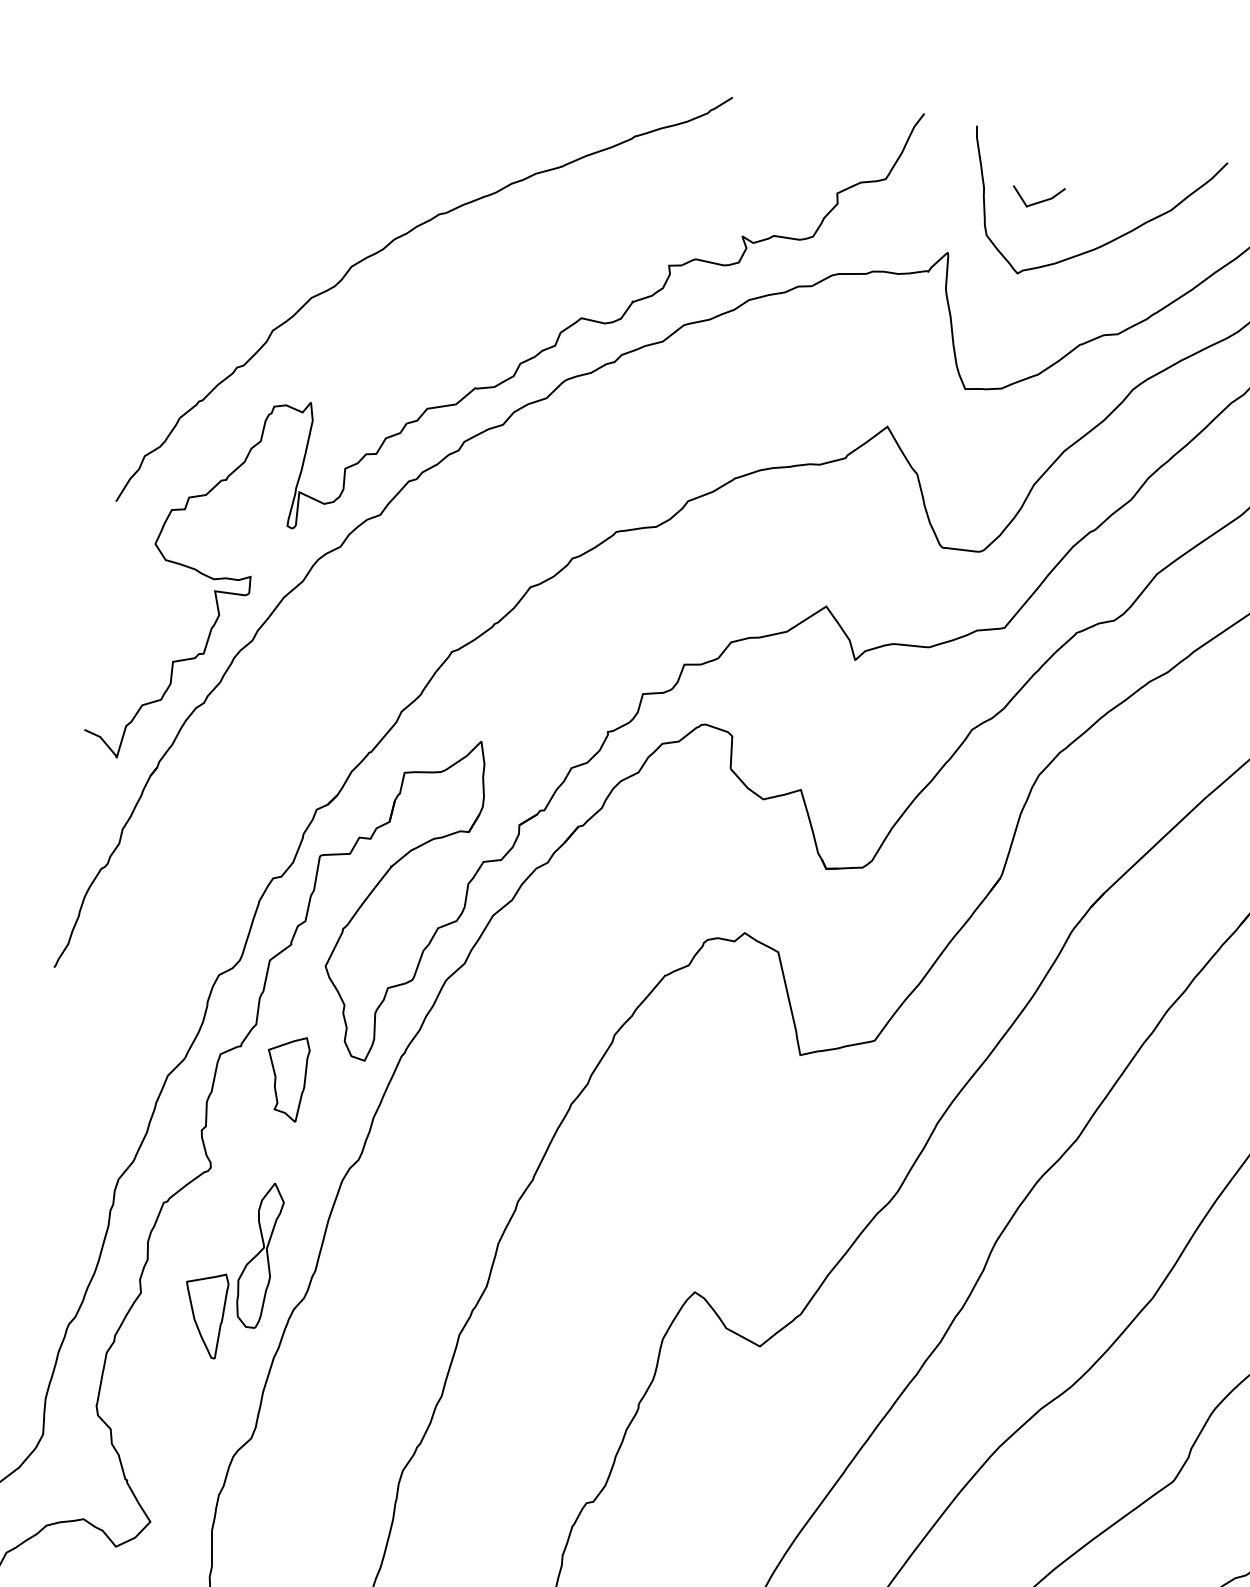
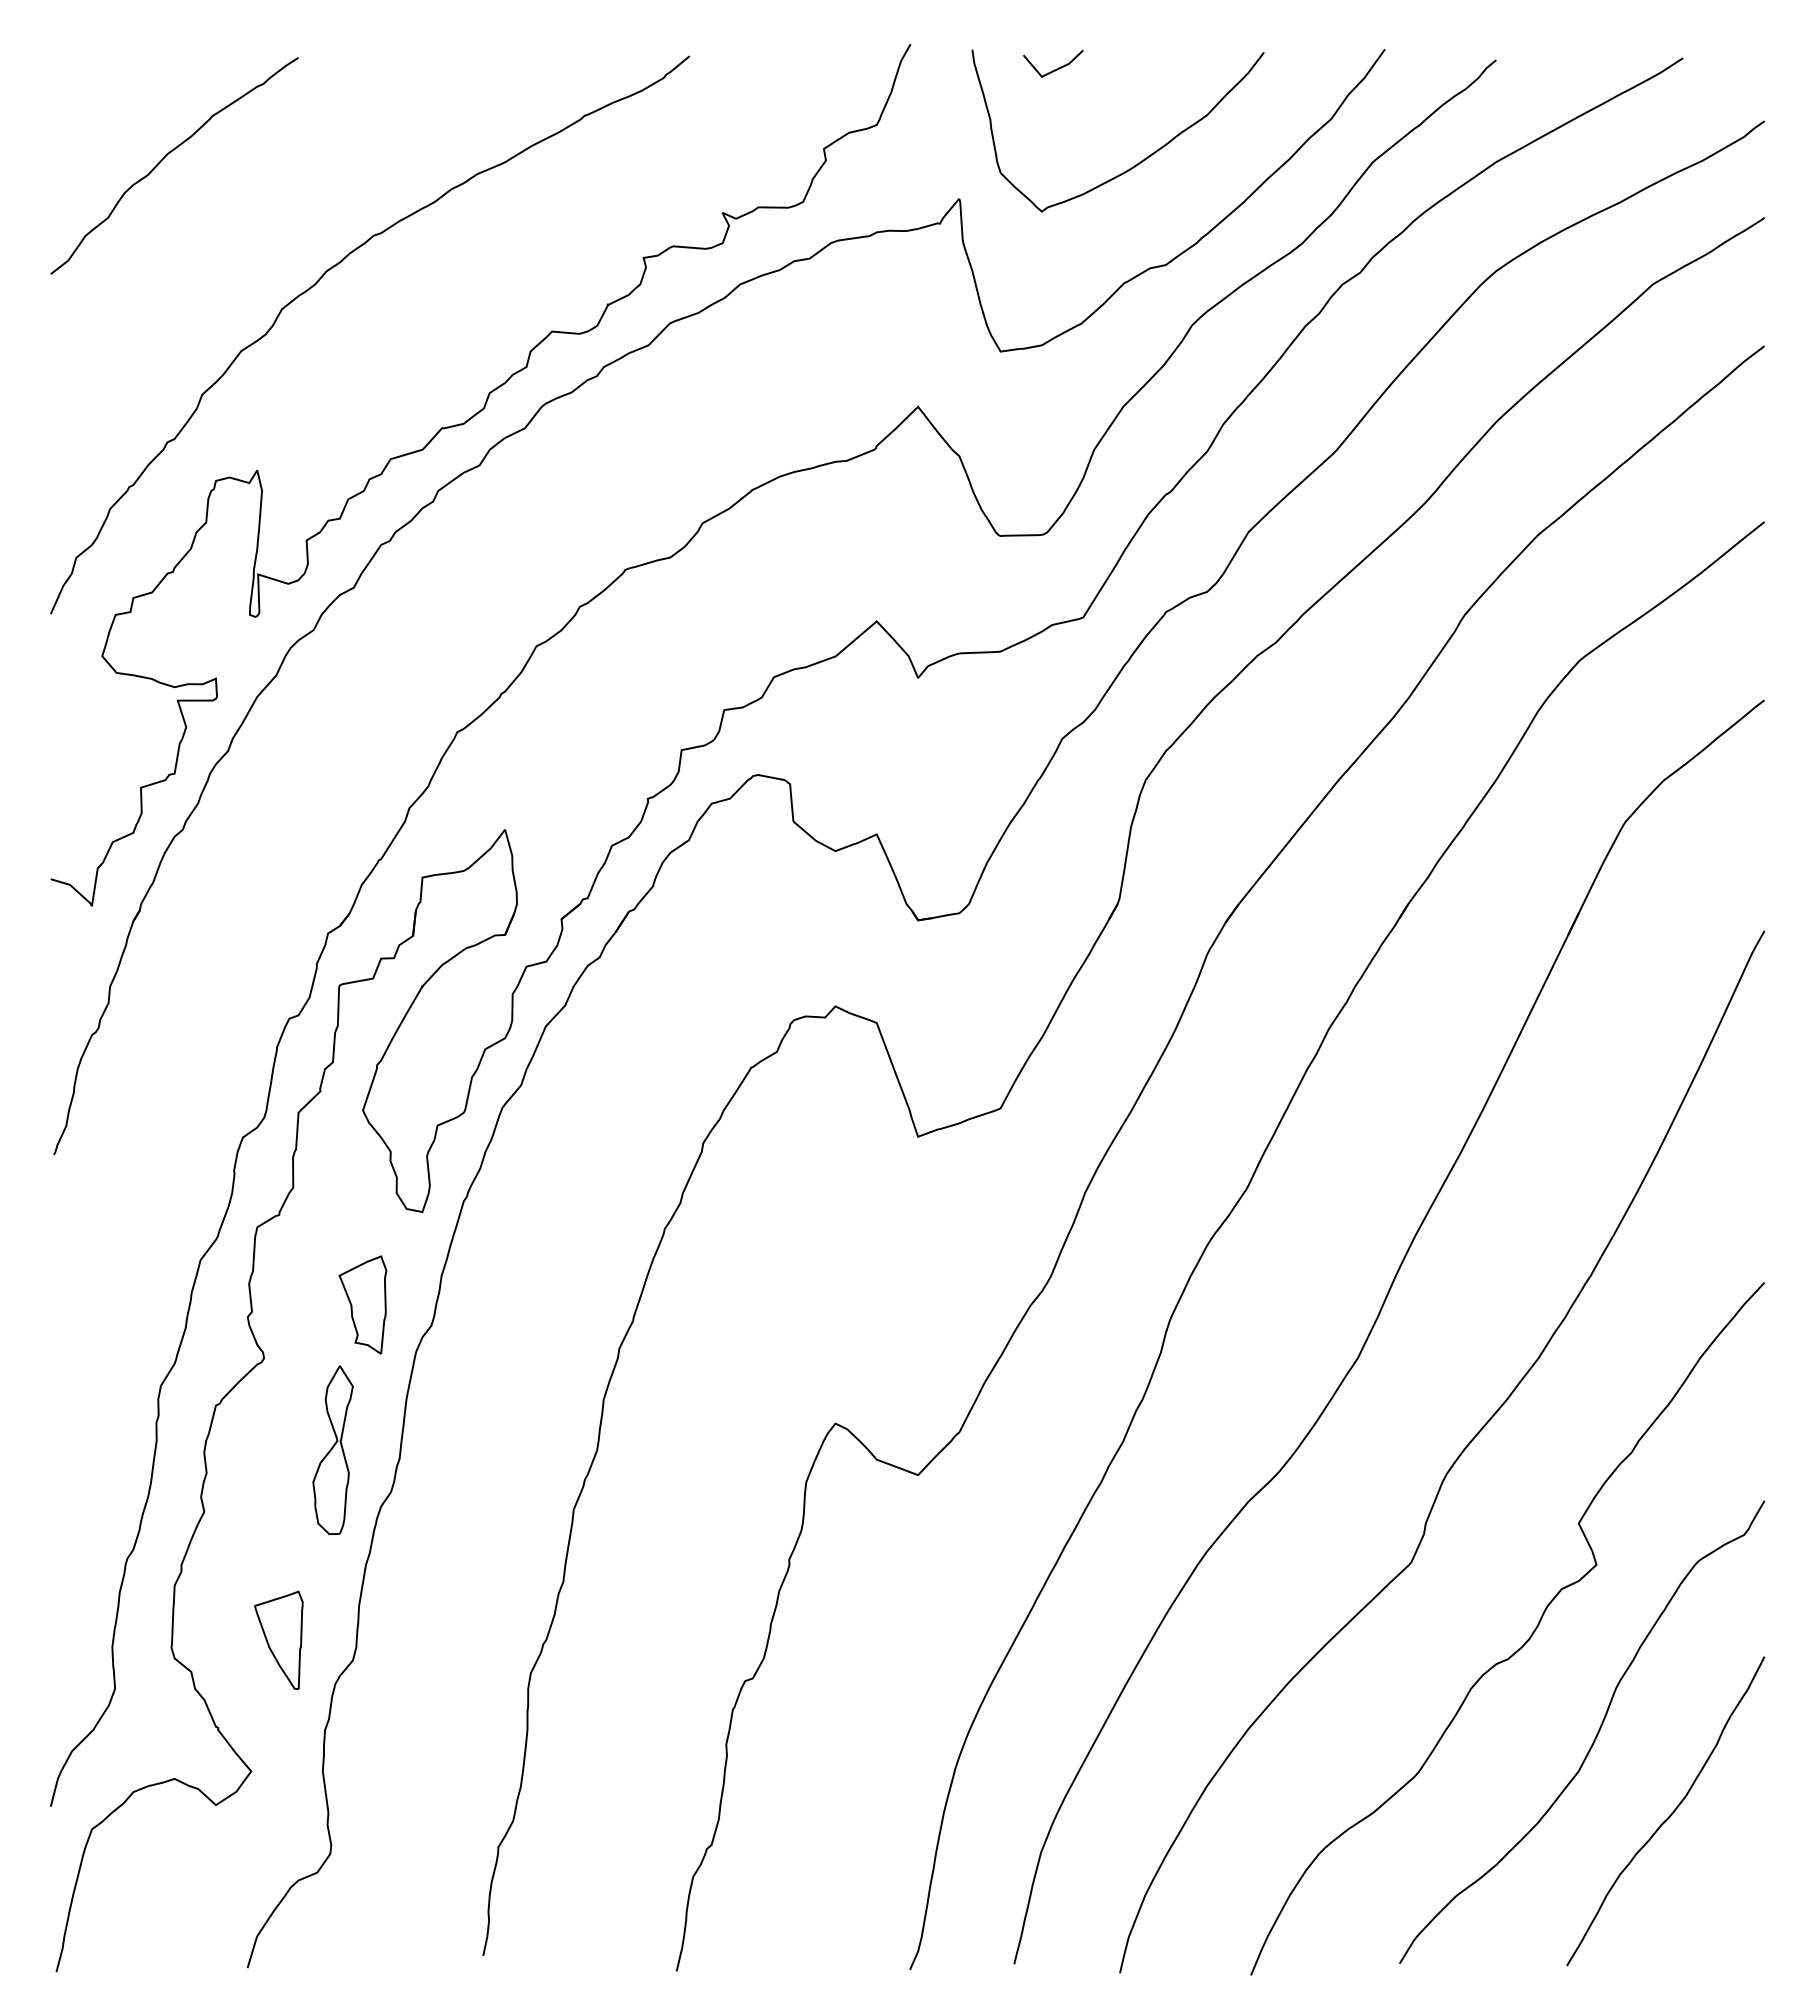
curve: (270, 121) -> (166, 156), added
line: (1040, 201) -> (1056, 68), moved
part: (285, 1077) -> (362, 1304), moved
part: (203, 1314) -> (278, 1640), moved

